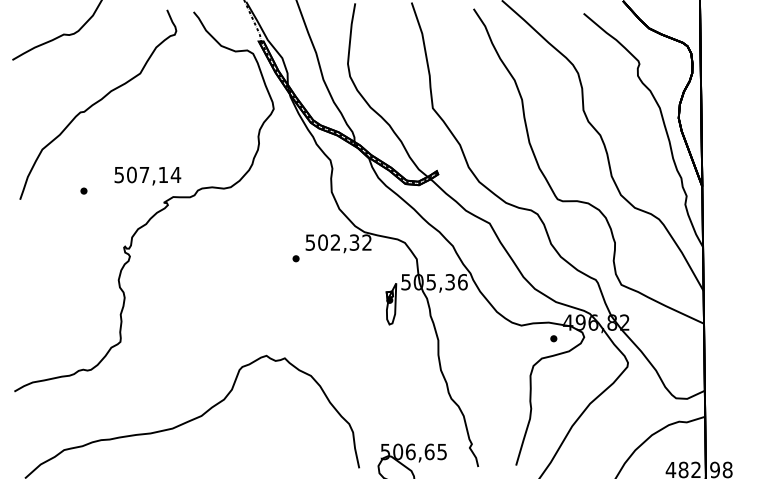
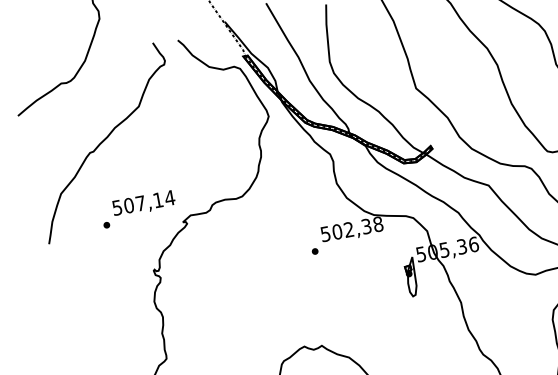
text: (147, 175) -> (143, 203), moved
text: (367, 242) -> (378, 224), 502,32 -> 502,38

